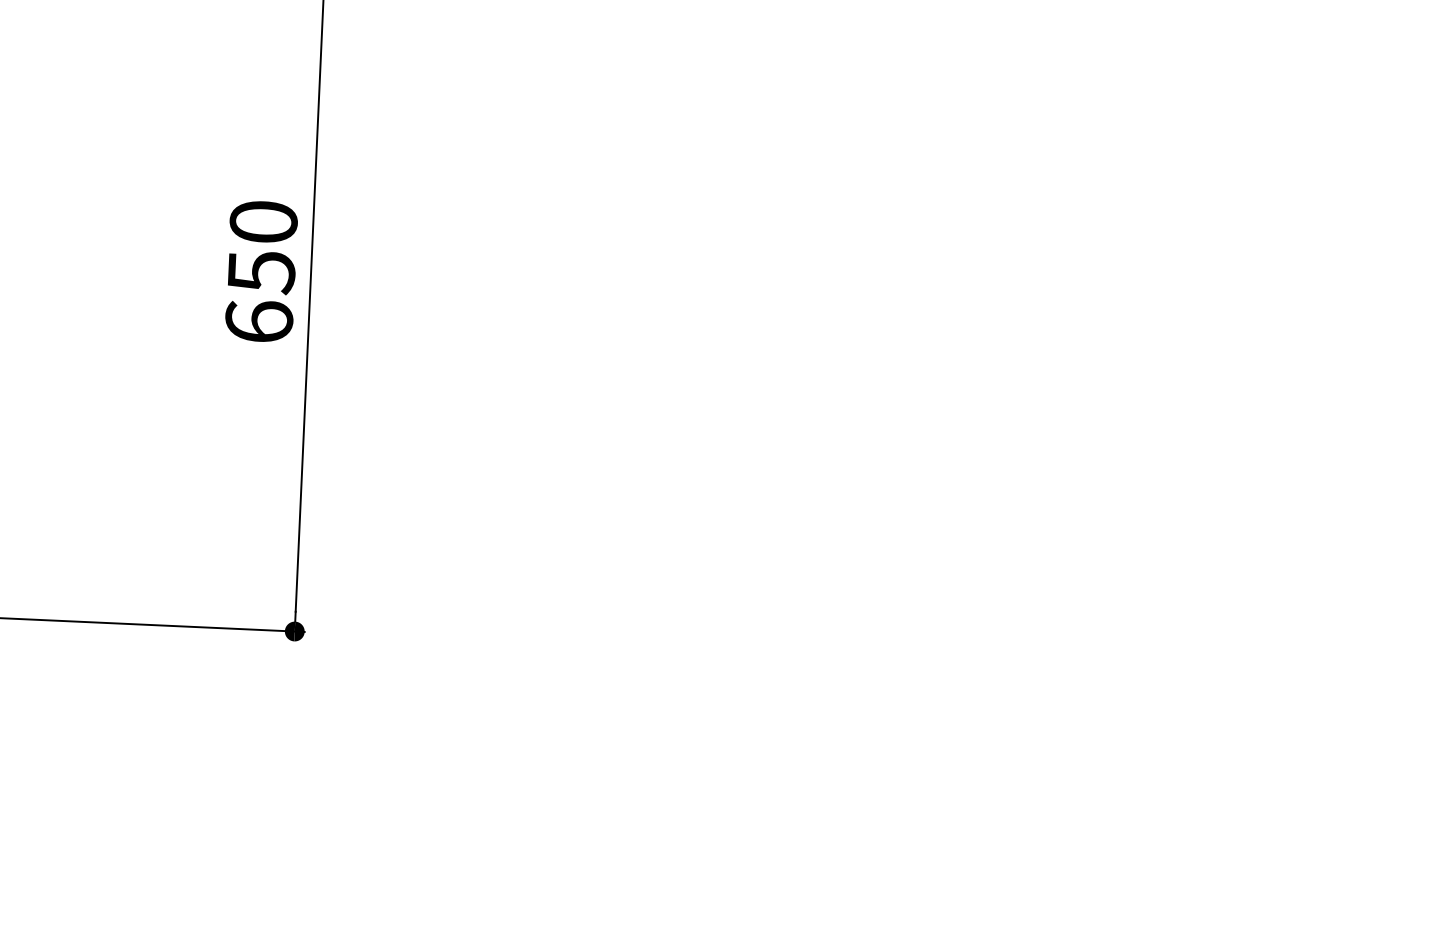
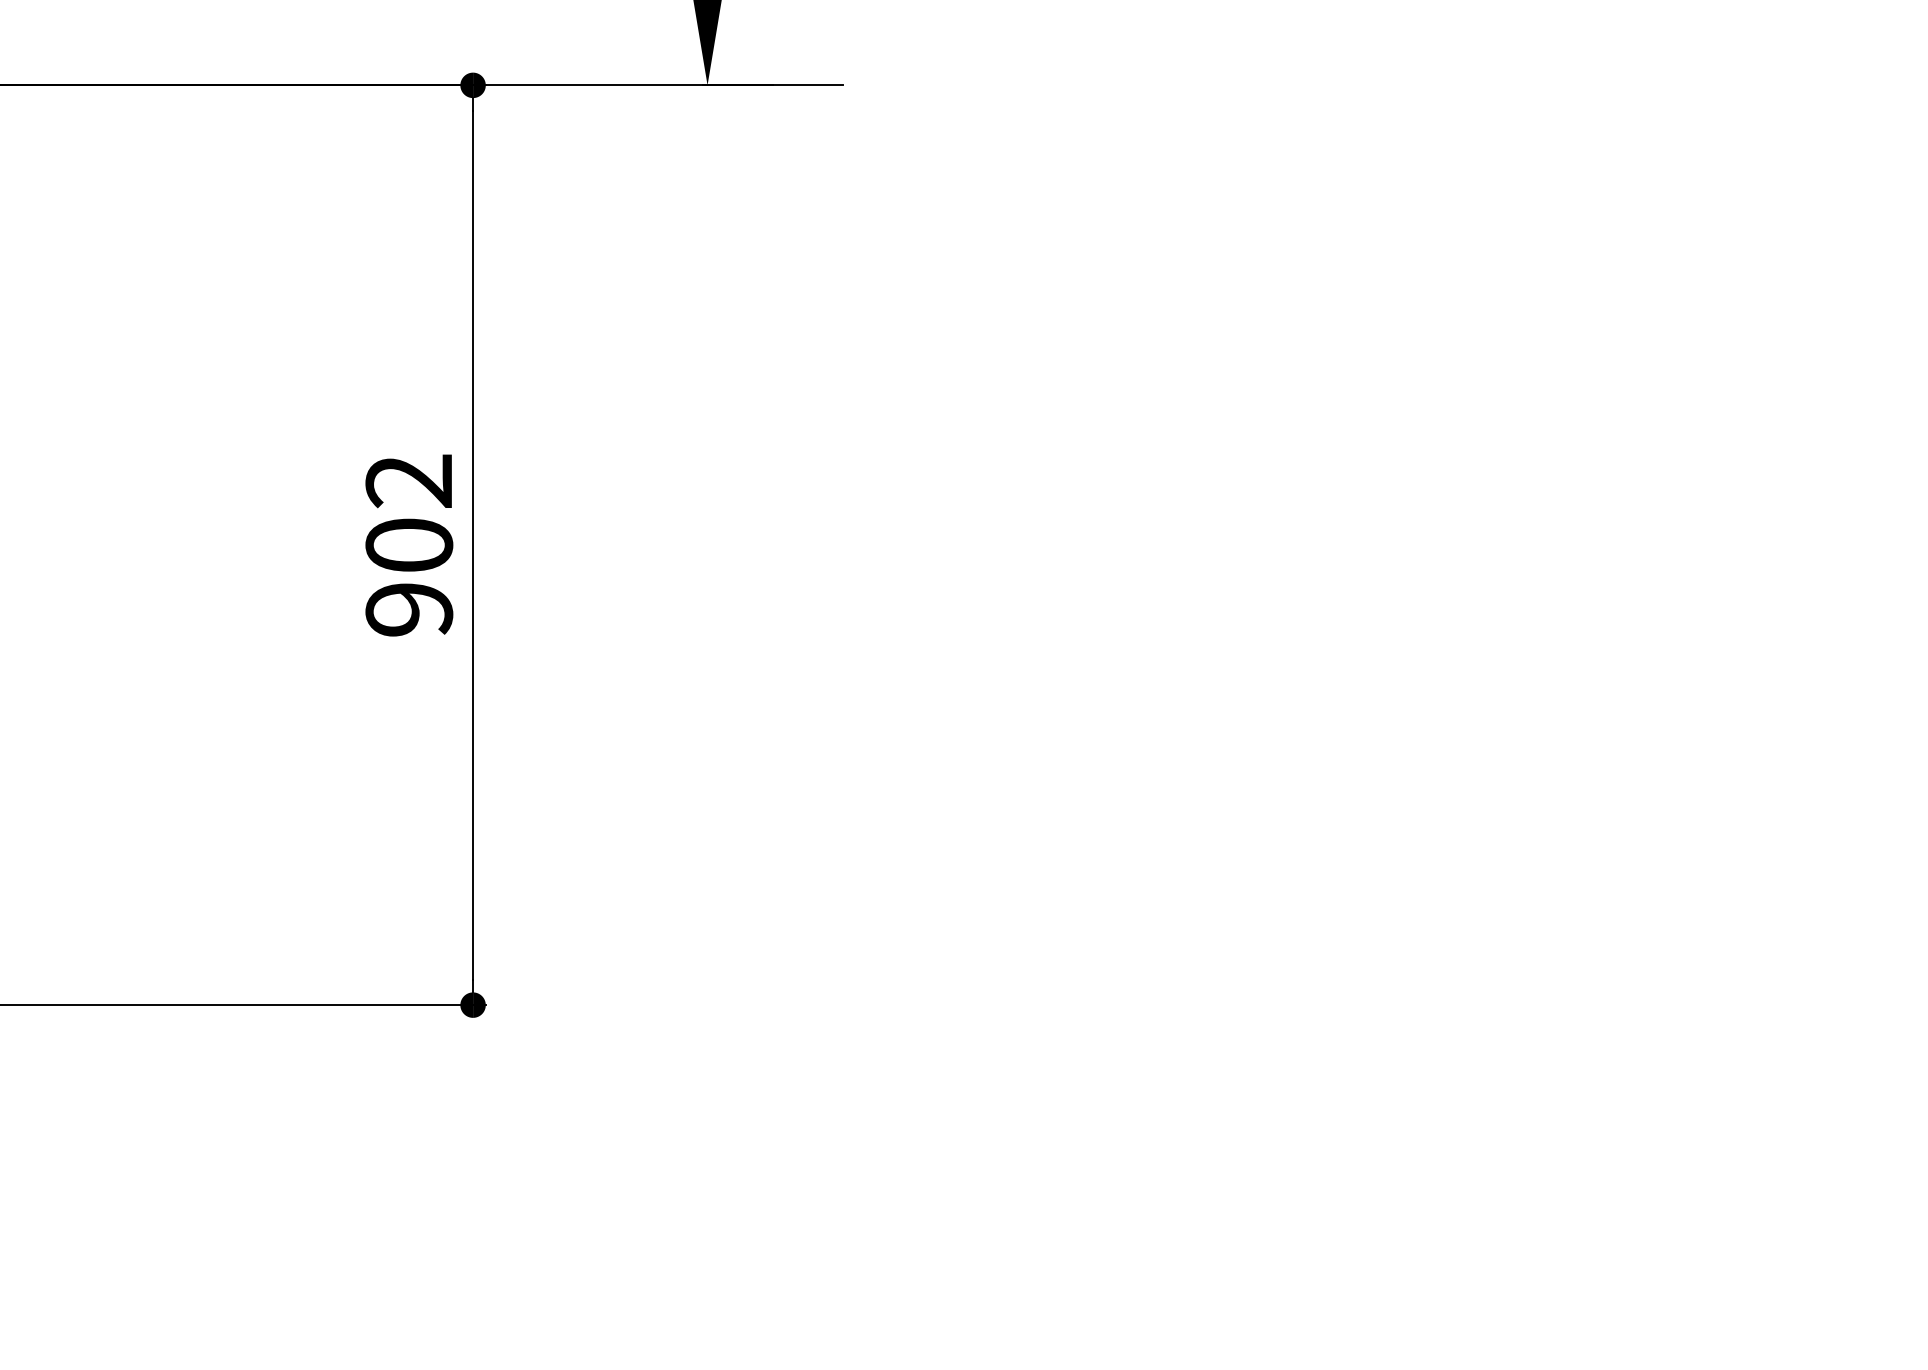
text: (261, 272) -> (409, 545), 650 -> 902

